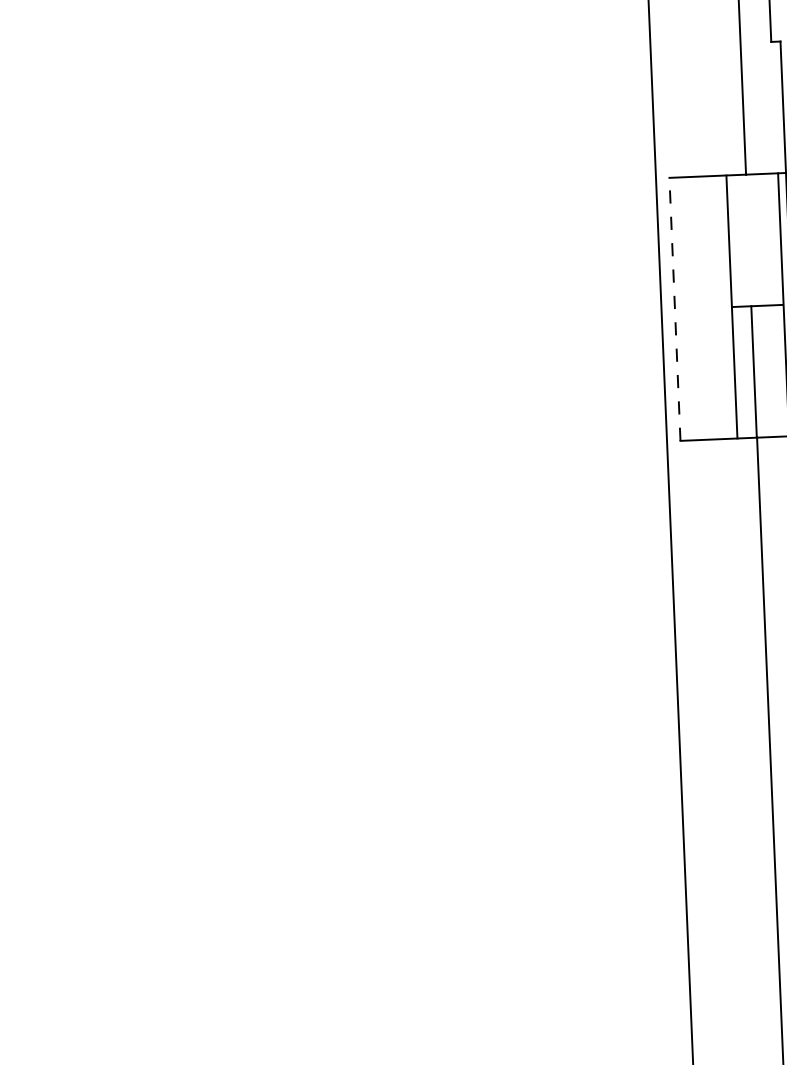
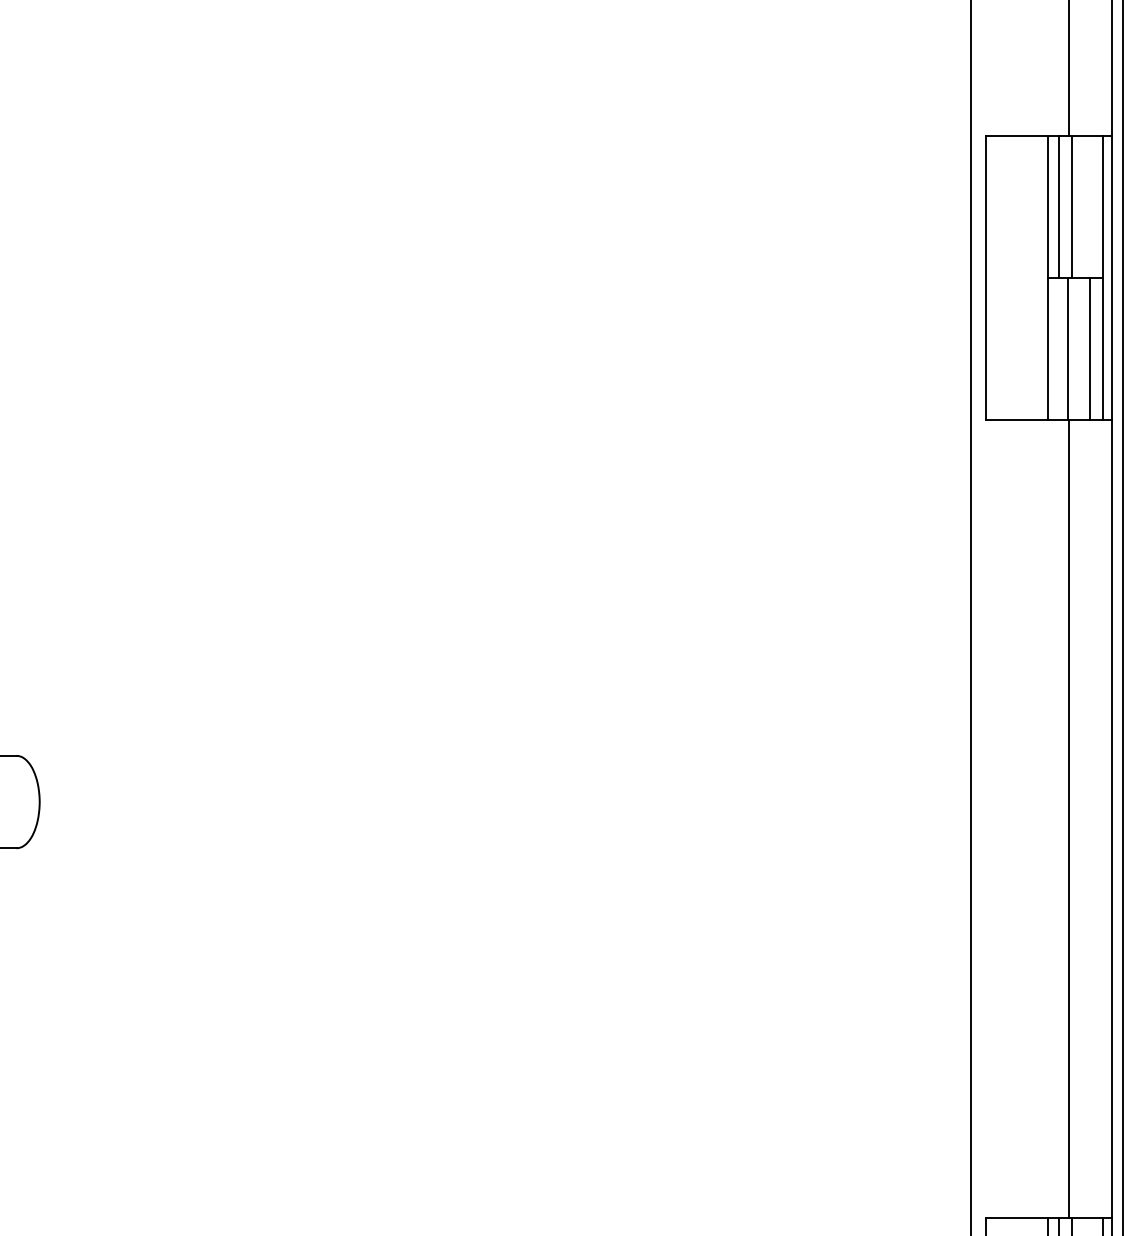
line: (751, 240) -> (1071, 207), added
line: (739, 241) -> (1058, 207), added
line: (674, 308) -> (985, 277), dashed -> solid
line: (774, 371) -> (1090, 349), added

